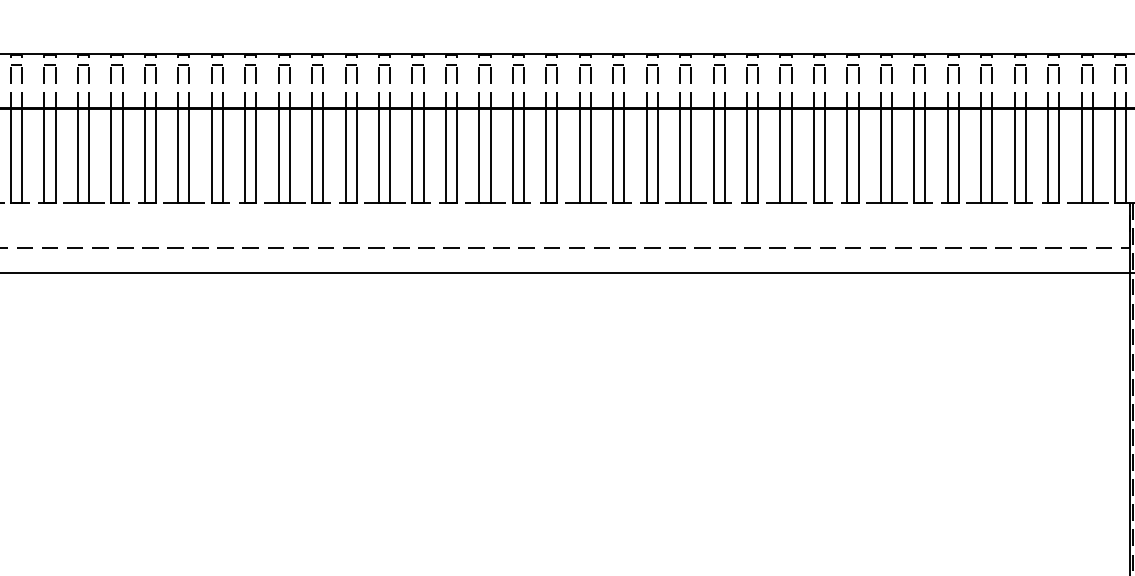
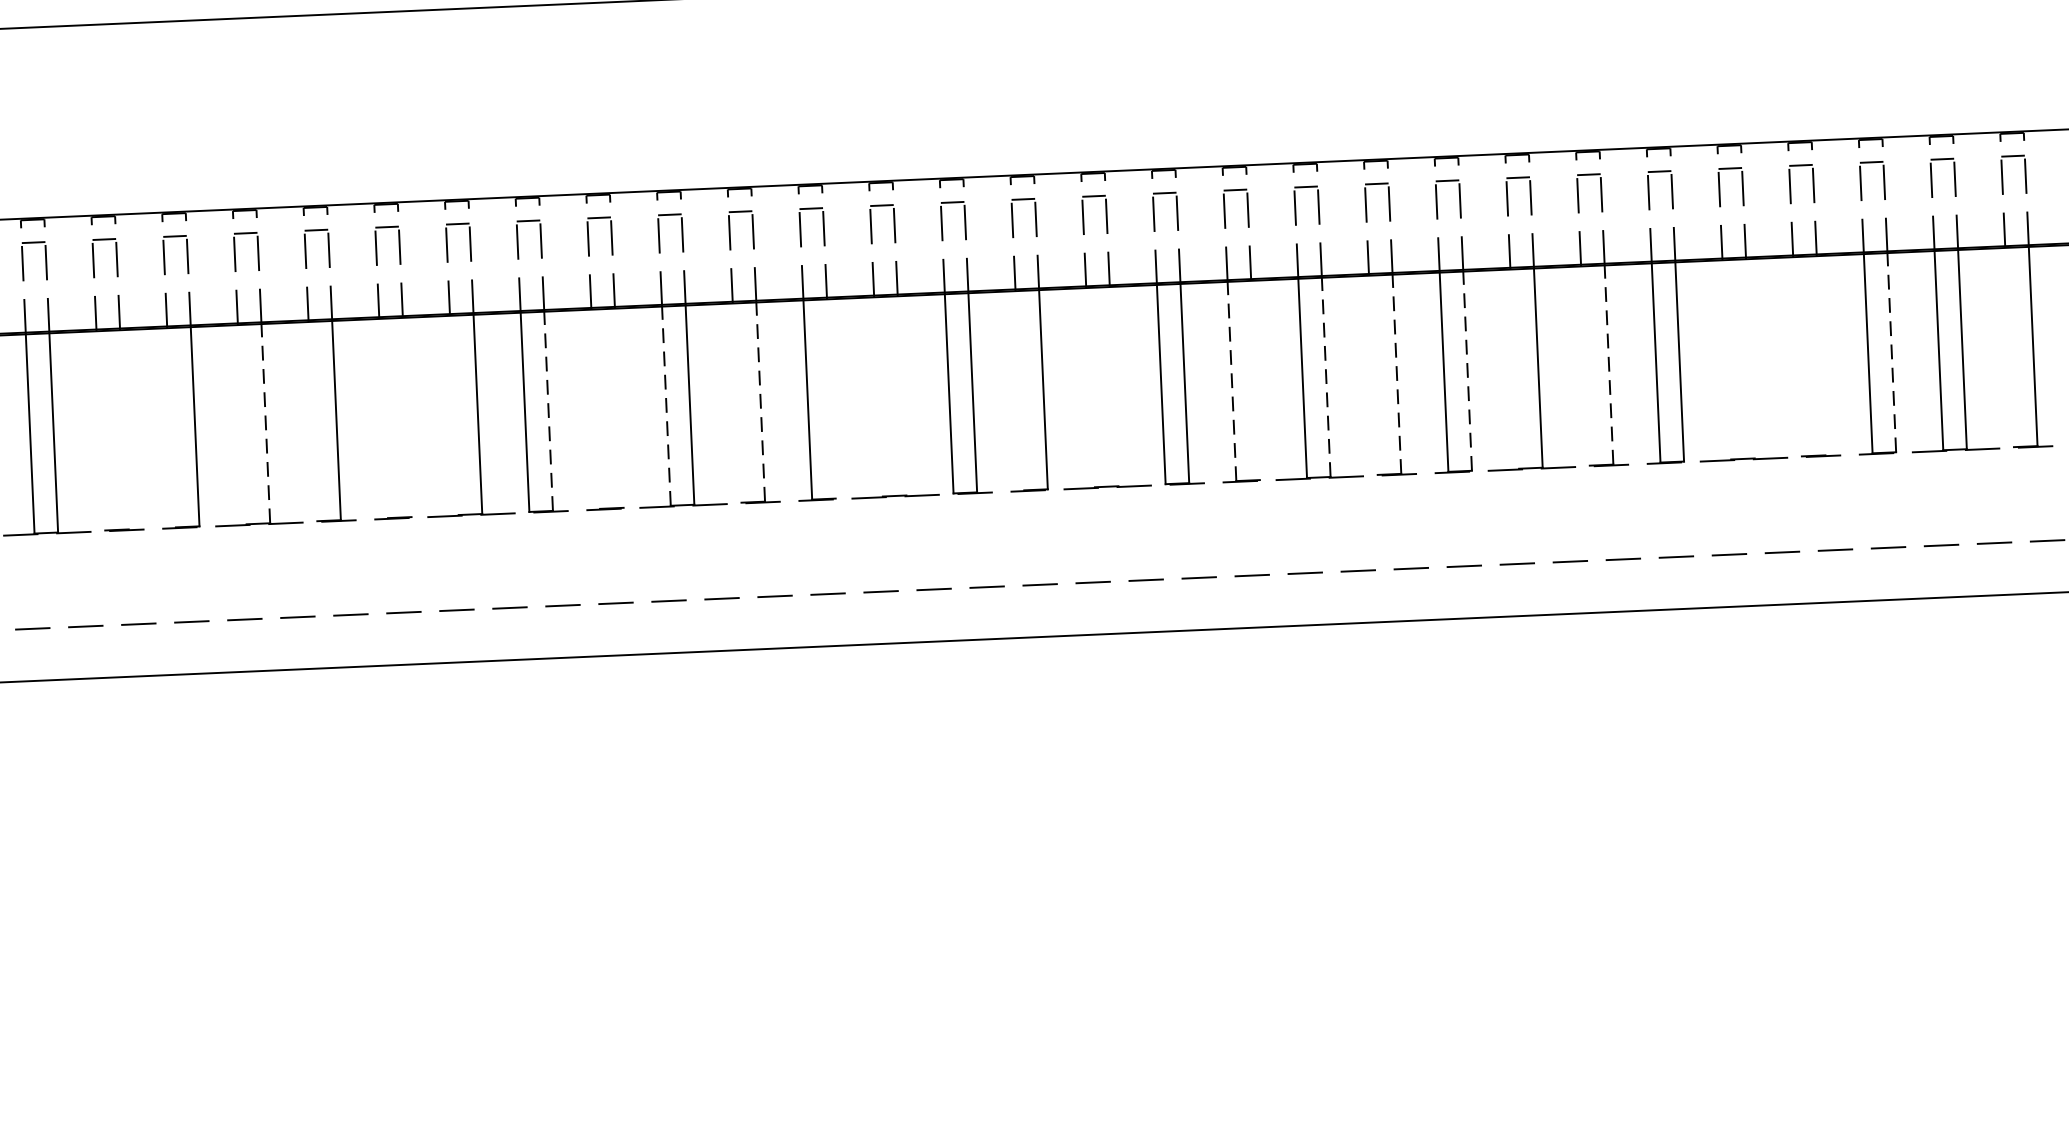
line: (11, 155) -> (101, 430), removed
line: (22, 155) -> (125, 429), removed
line: (44, 155) -> (171, 427), removed
line: (77, 155) -> (241, 424), removed
line: (89, 155) -> (266, 422), solid -> dashed
line: (111, 155) -> (313, 420), removed
line: (144, 155) -> (382, 417), removed
line: (155, 155) -> (406, 416), removed
line: (178, 155) -> (454, 414), removed
line: (222, 155) -> (547, 410), solid -> dashed
line: (245, 155) -> (596, 408), removed
line: (256, 155) -> (619, 407), removed
line: (278, 155) -> (666, 405), solid -> dashed
line: (312, 155) -> (737, 402), removed
line: (323, 155) -> (761, 401), solid -> dashed
line: (356, 155) -> (830, 398), removed
line: (379, 155) -> (879, 396), removed
line: (390, 155) -> (902, 395), removed
line: (445, 155) -> (1018, 390), removed
line: (479, 155) -> (1090, 386), removed
line: (490, 155) -> (1114, 385), removed
line: (546, 155) -> (1232, 380), solid -> dashed
line: (557, 155) -> (1255, 379), removed
line: (590, 155) -> (1325, 376), solid -> dashed
line: (613, 155) -> (1373, 374), removed
line: (624, 155) -> (1397, 373), solid -> dashed
line: (657, 155) -> (1466, 370), solid -> dashed
line: (680, 155) -> (1515, 368), removed
line: (713, 155) -> (1585, 365), removed
line: (724, 155) -> (1608, 364), solid -> dashed
line: (780, 155) -> (1726, 359), removed
line: (791, 155) -> (1750, 358), removed
line: (813, 155) -> (1796, 356), removed
line: (825, 155) -> (1821, 355), removed
line: (858, 155) -> (1891, 352), solid -> dashed
line: (914, 155) -> (2010, 346), removed

